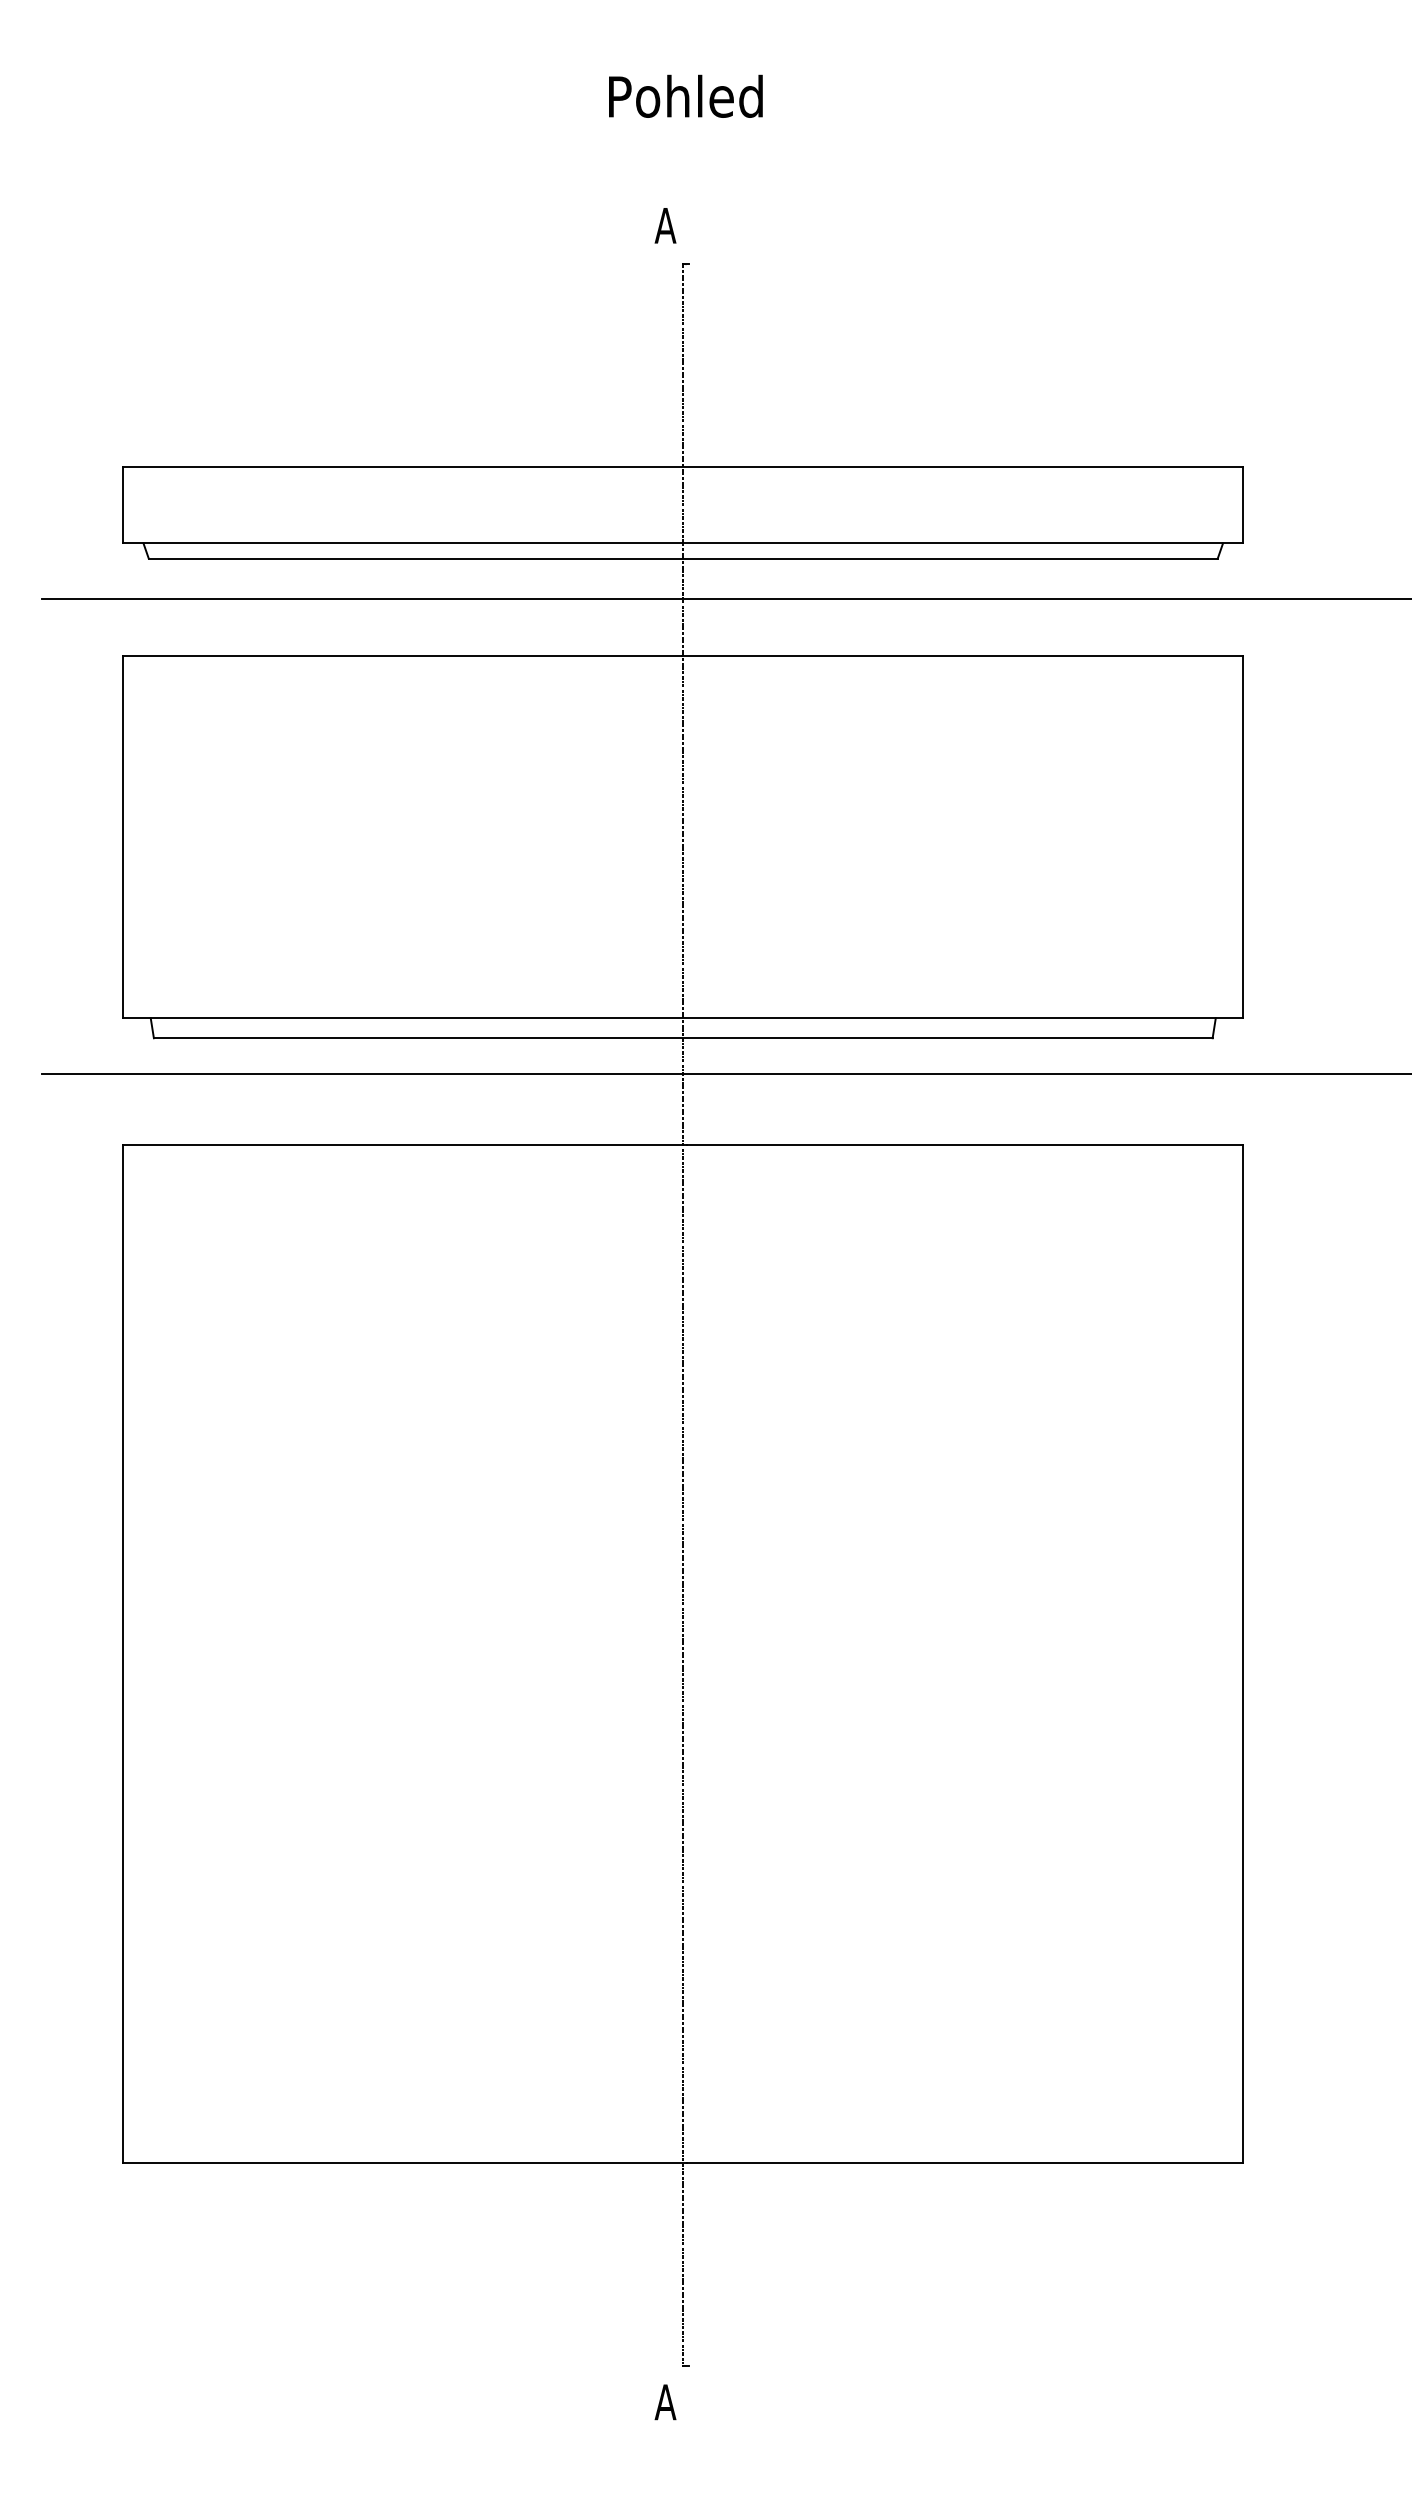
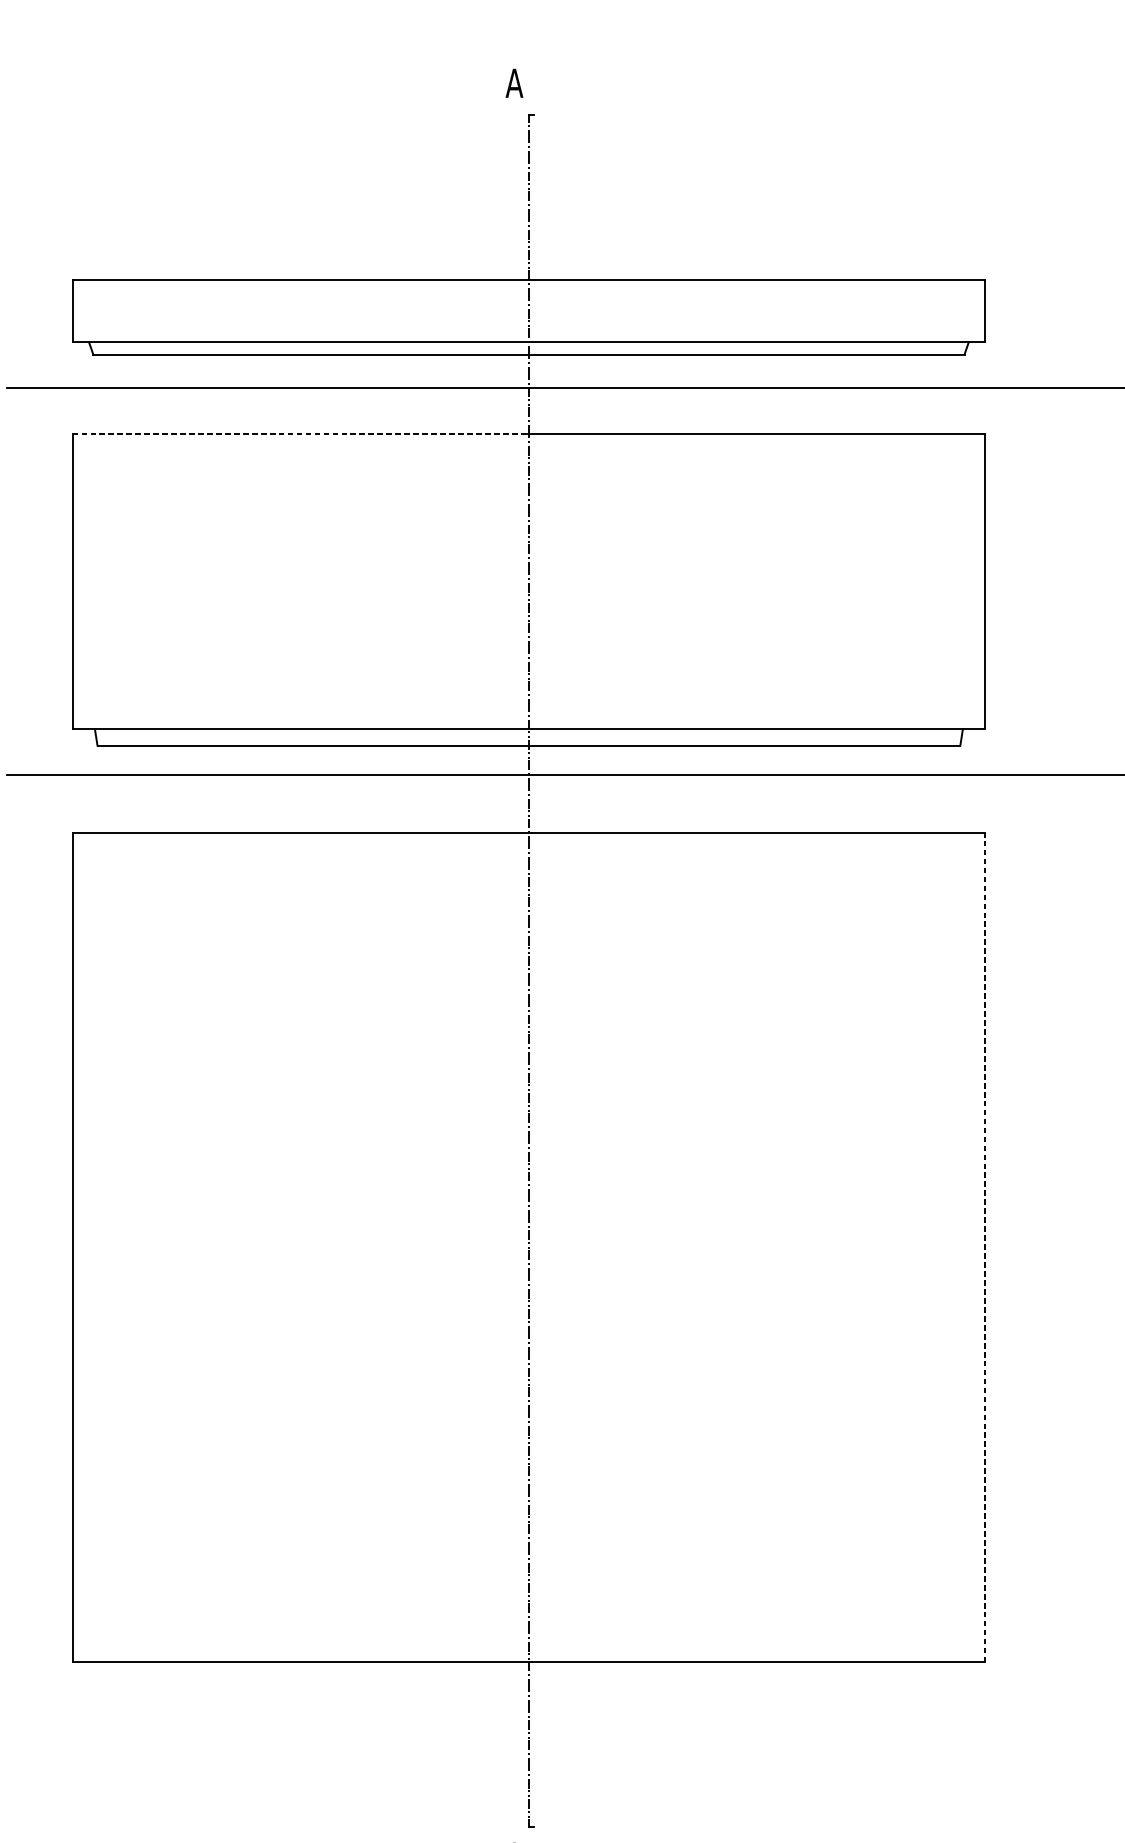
line: (403, 656) -> (300, 434), solid -> dashed
line: (1243, 1653) -> (985, 1246), solid -> dashed

